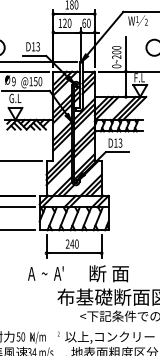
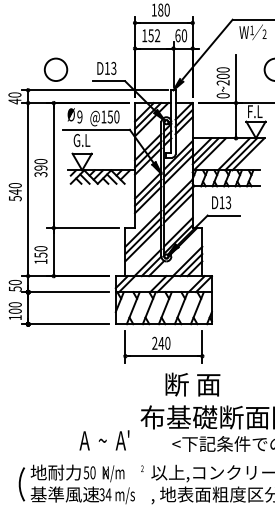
text: (67, 23) -> (154, 35), 120 -> 152
text: (45, 273) -> (104, 440), moved
text: (109, 273) -> (192, 384), moved

